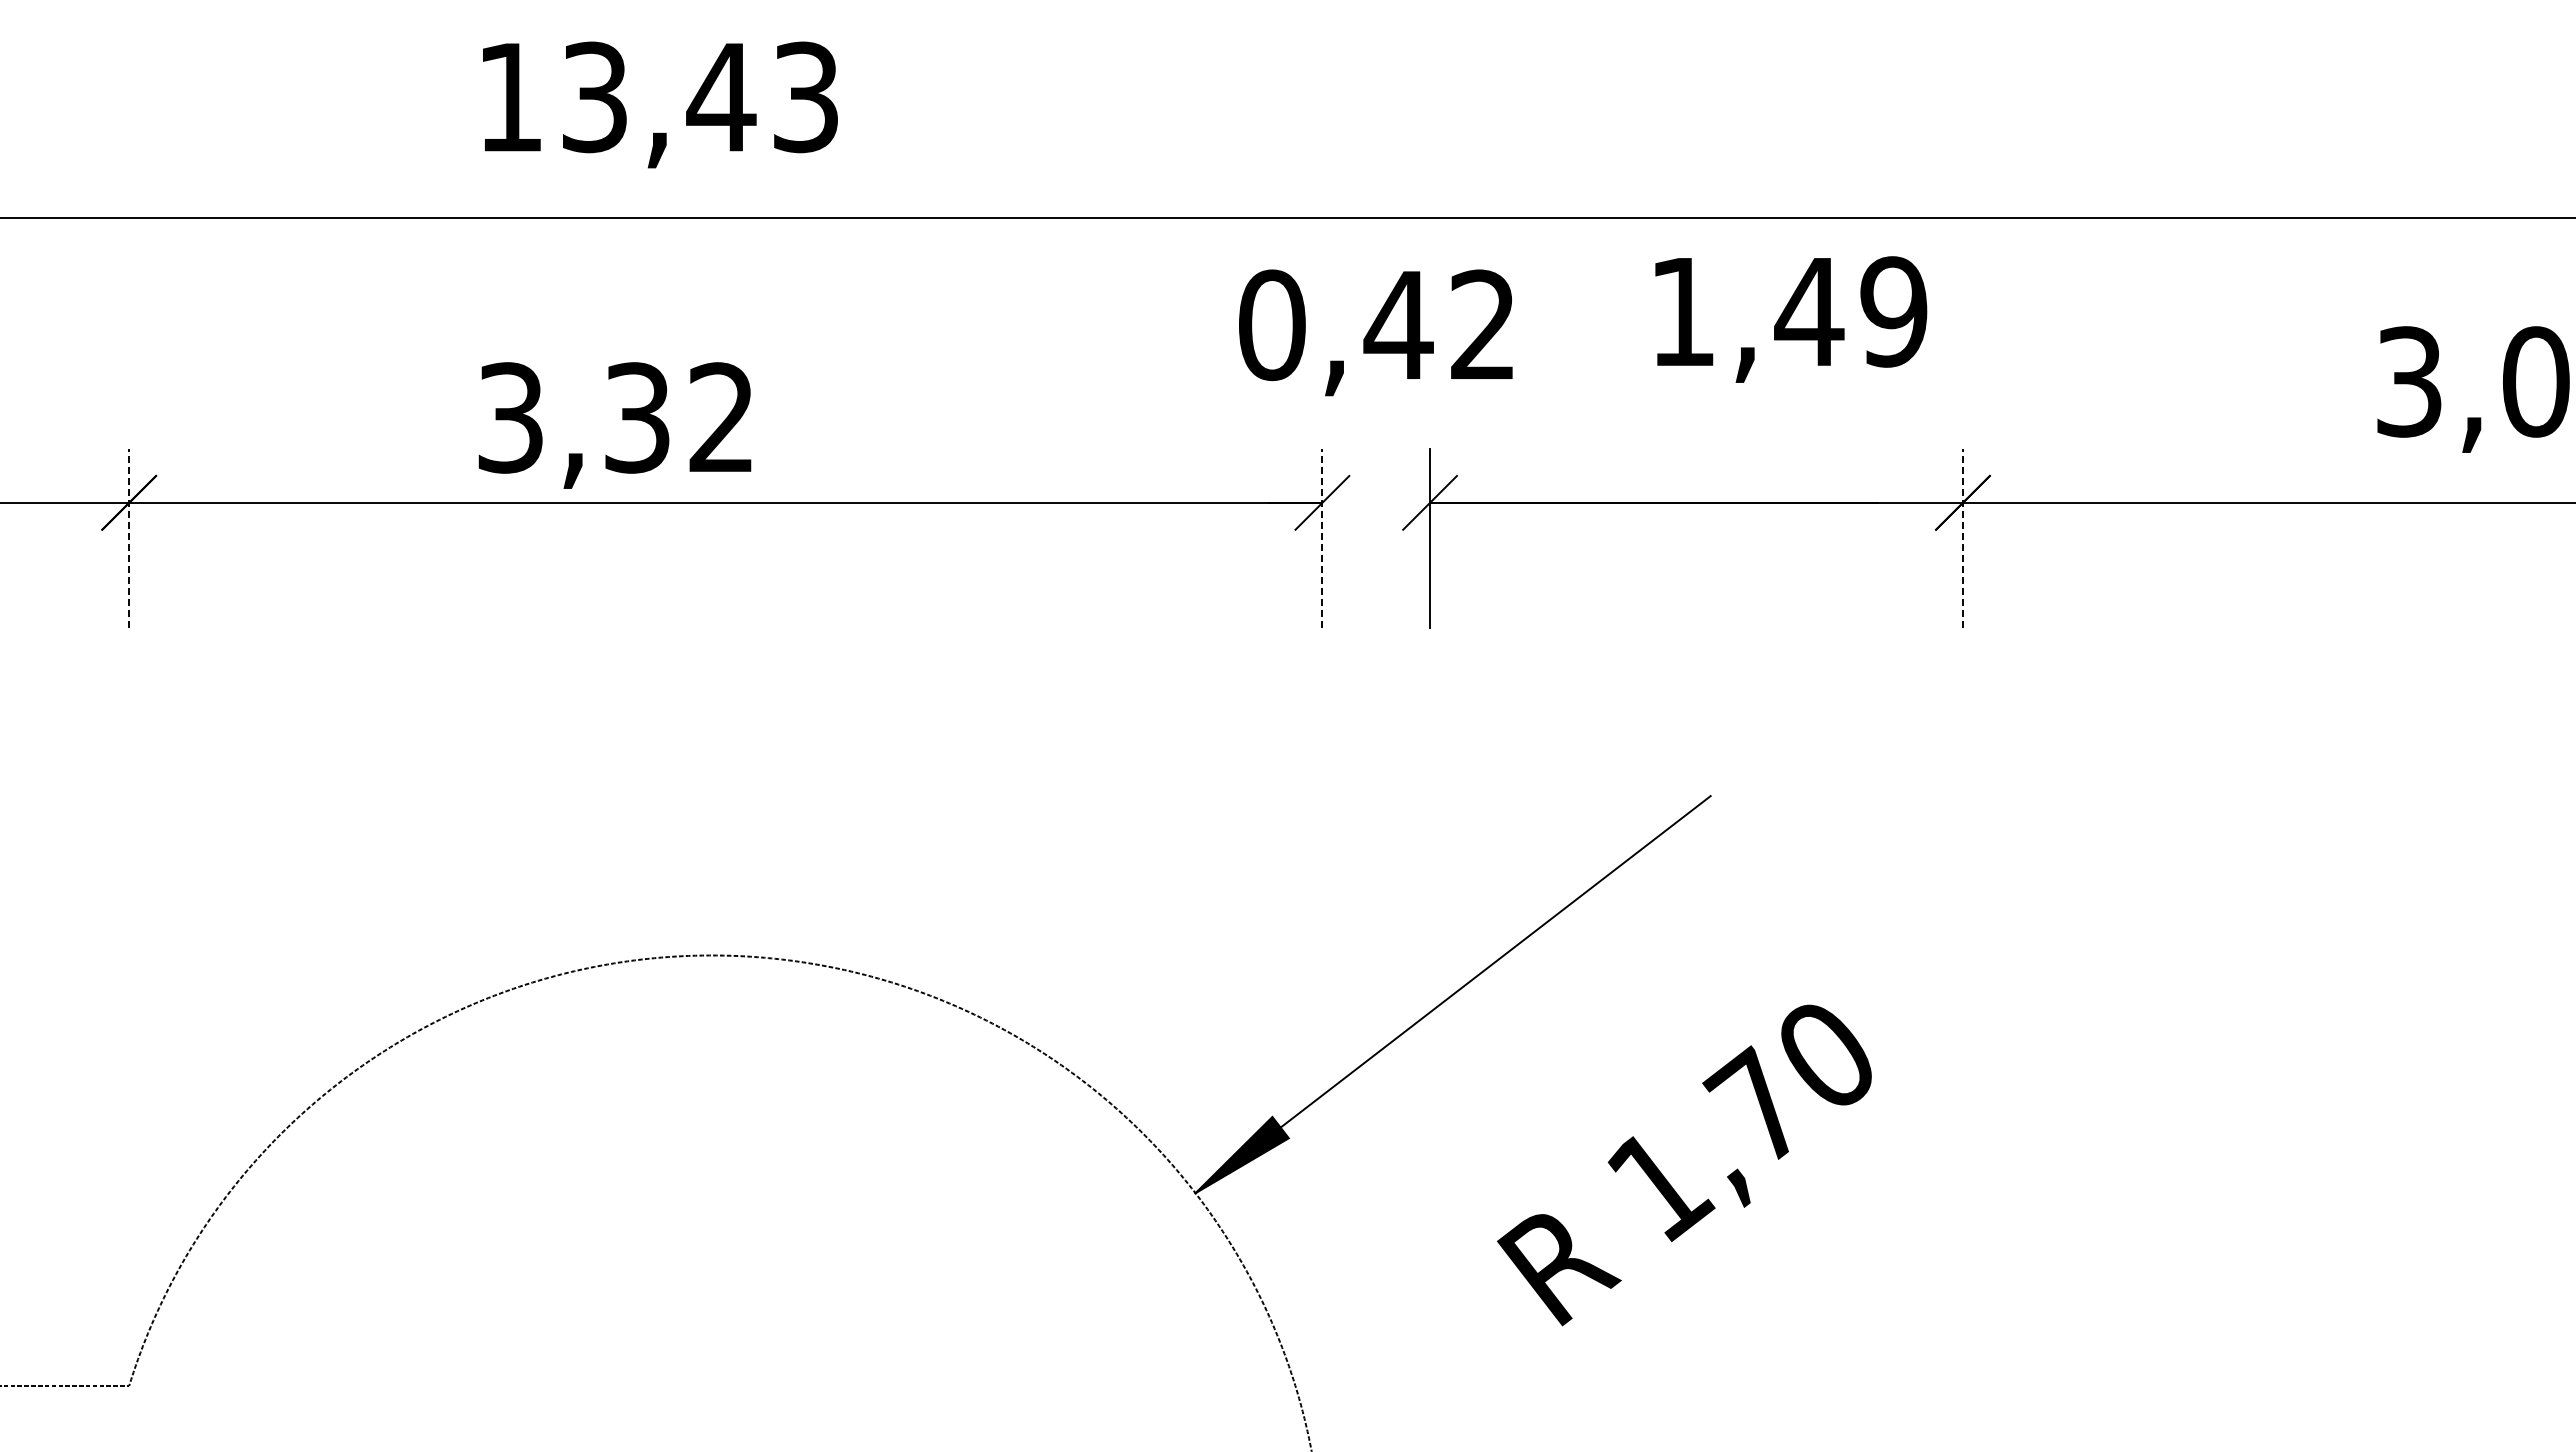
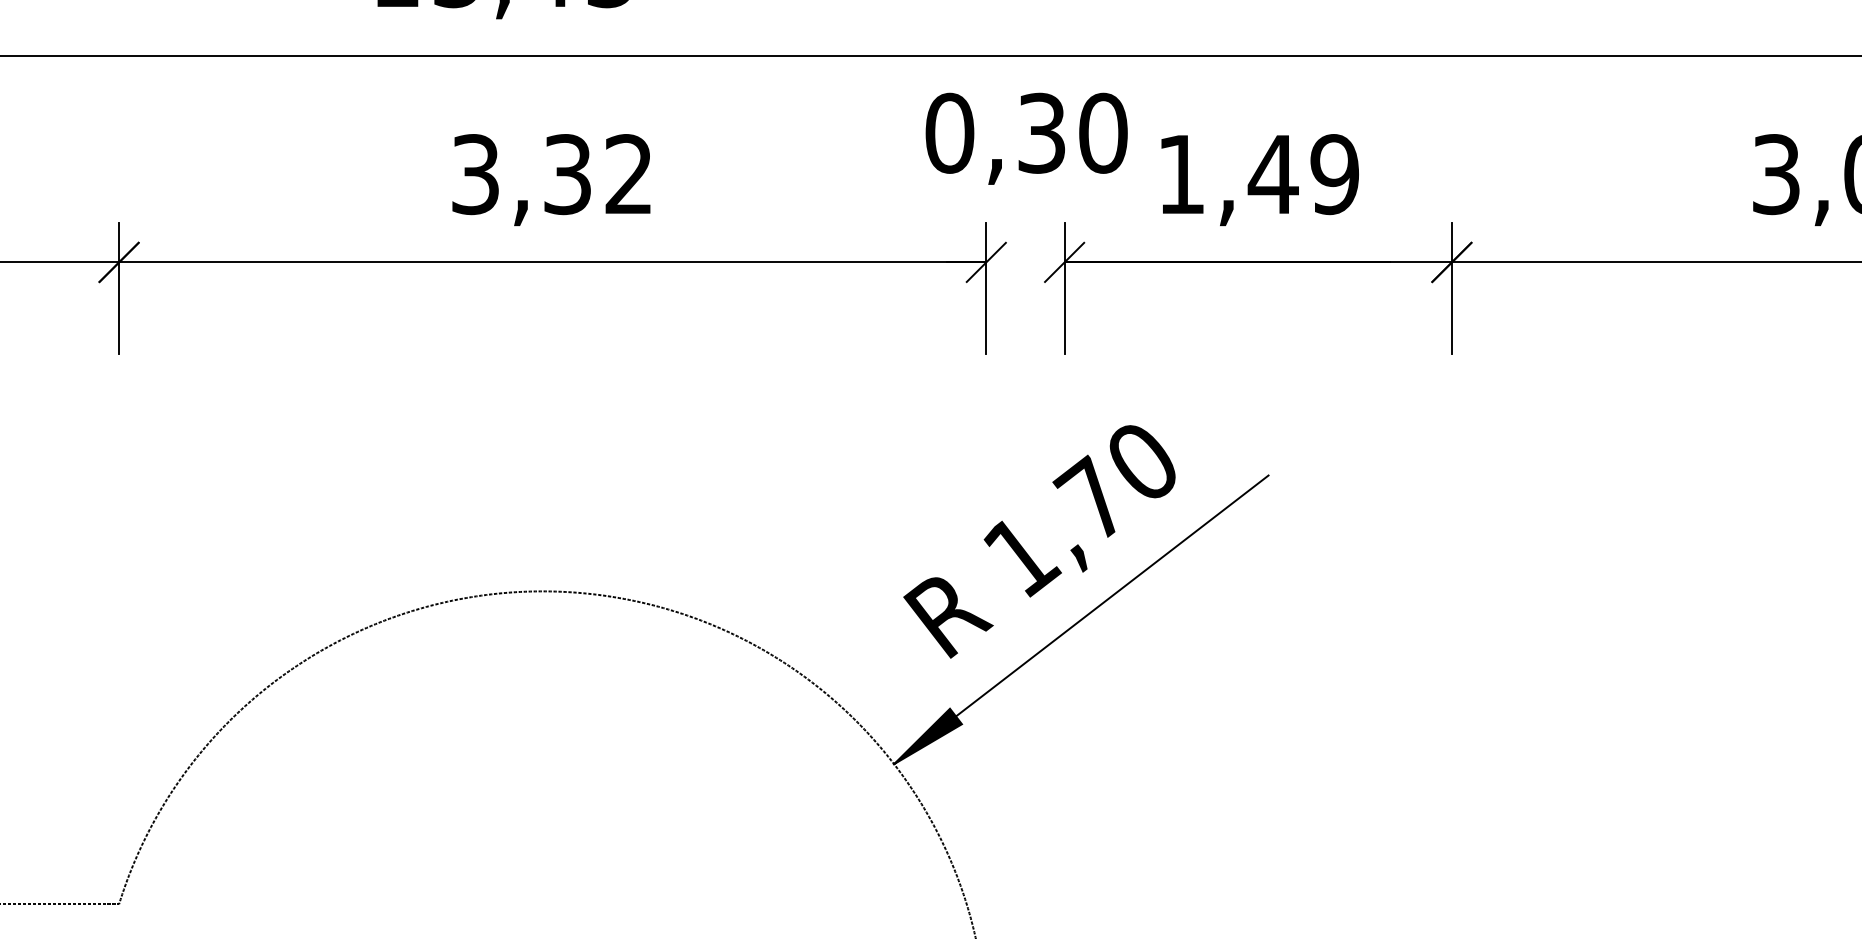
text: (1791, 319) -> (1260, 180), moved
text: (1439, 325) -> (1071, 133), 0,42 -> 0,30
text: (614, 425) -> (551, 180), moved
line: (129, 538) -> (119, 288), dashed -> solid
line: (1322, 538) -> (986, 288), dashed -> solid
line: (1962, 538) -> (1451, 288), dashed -> solid
text: (1684, 1165) -> (1039, 541), moved

